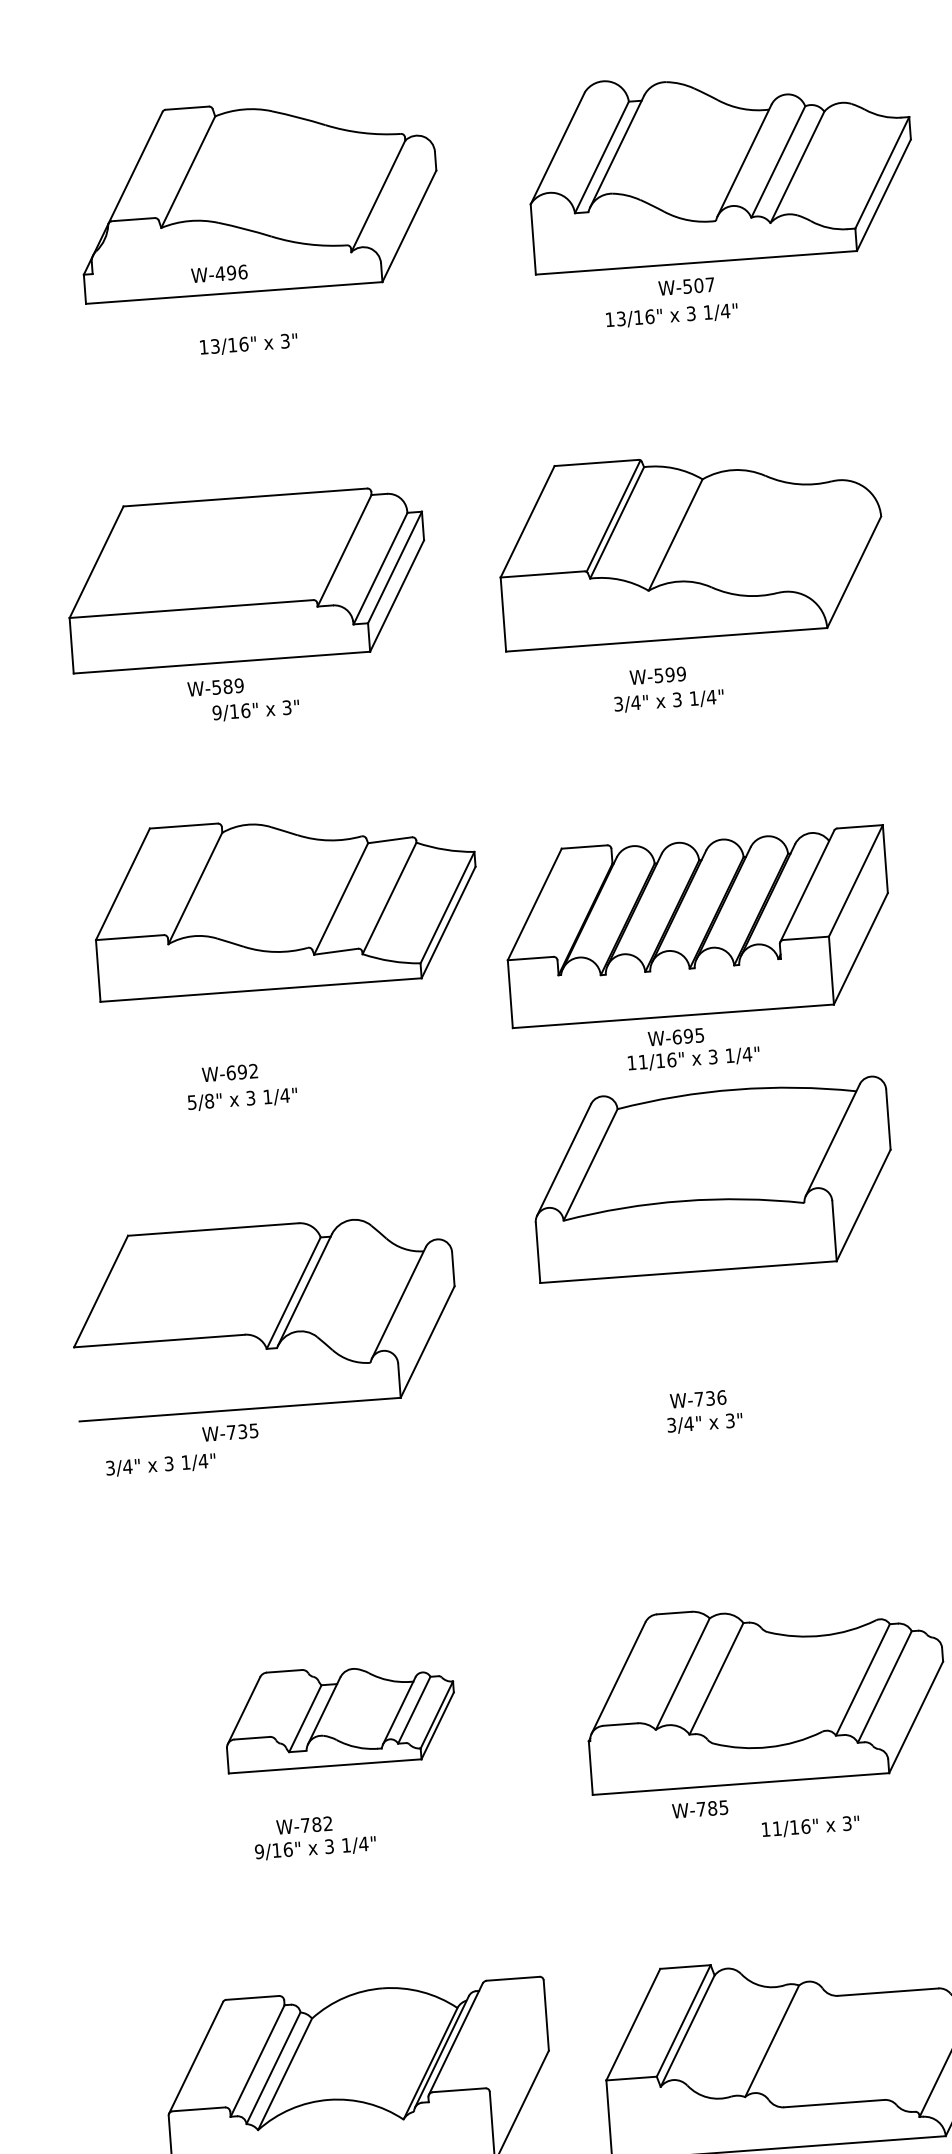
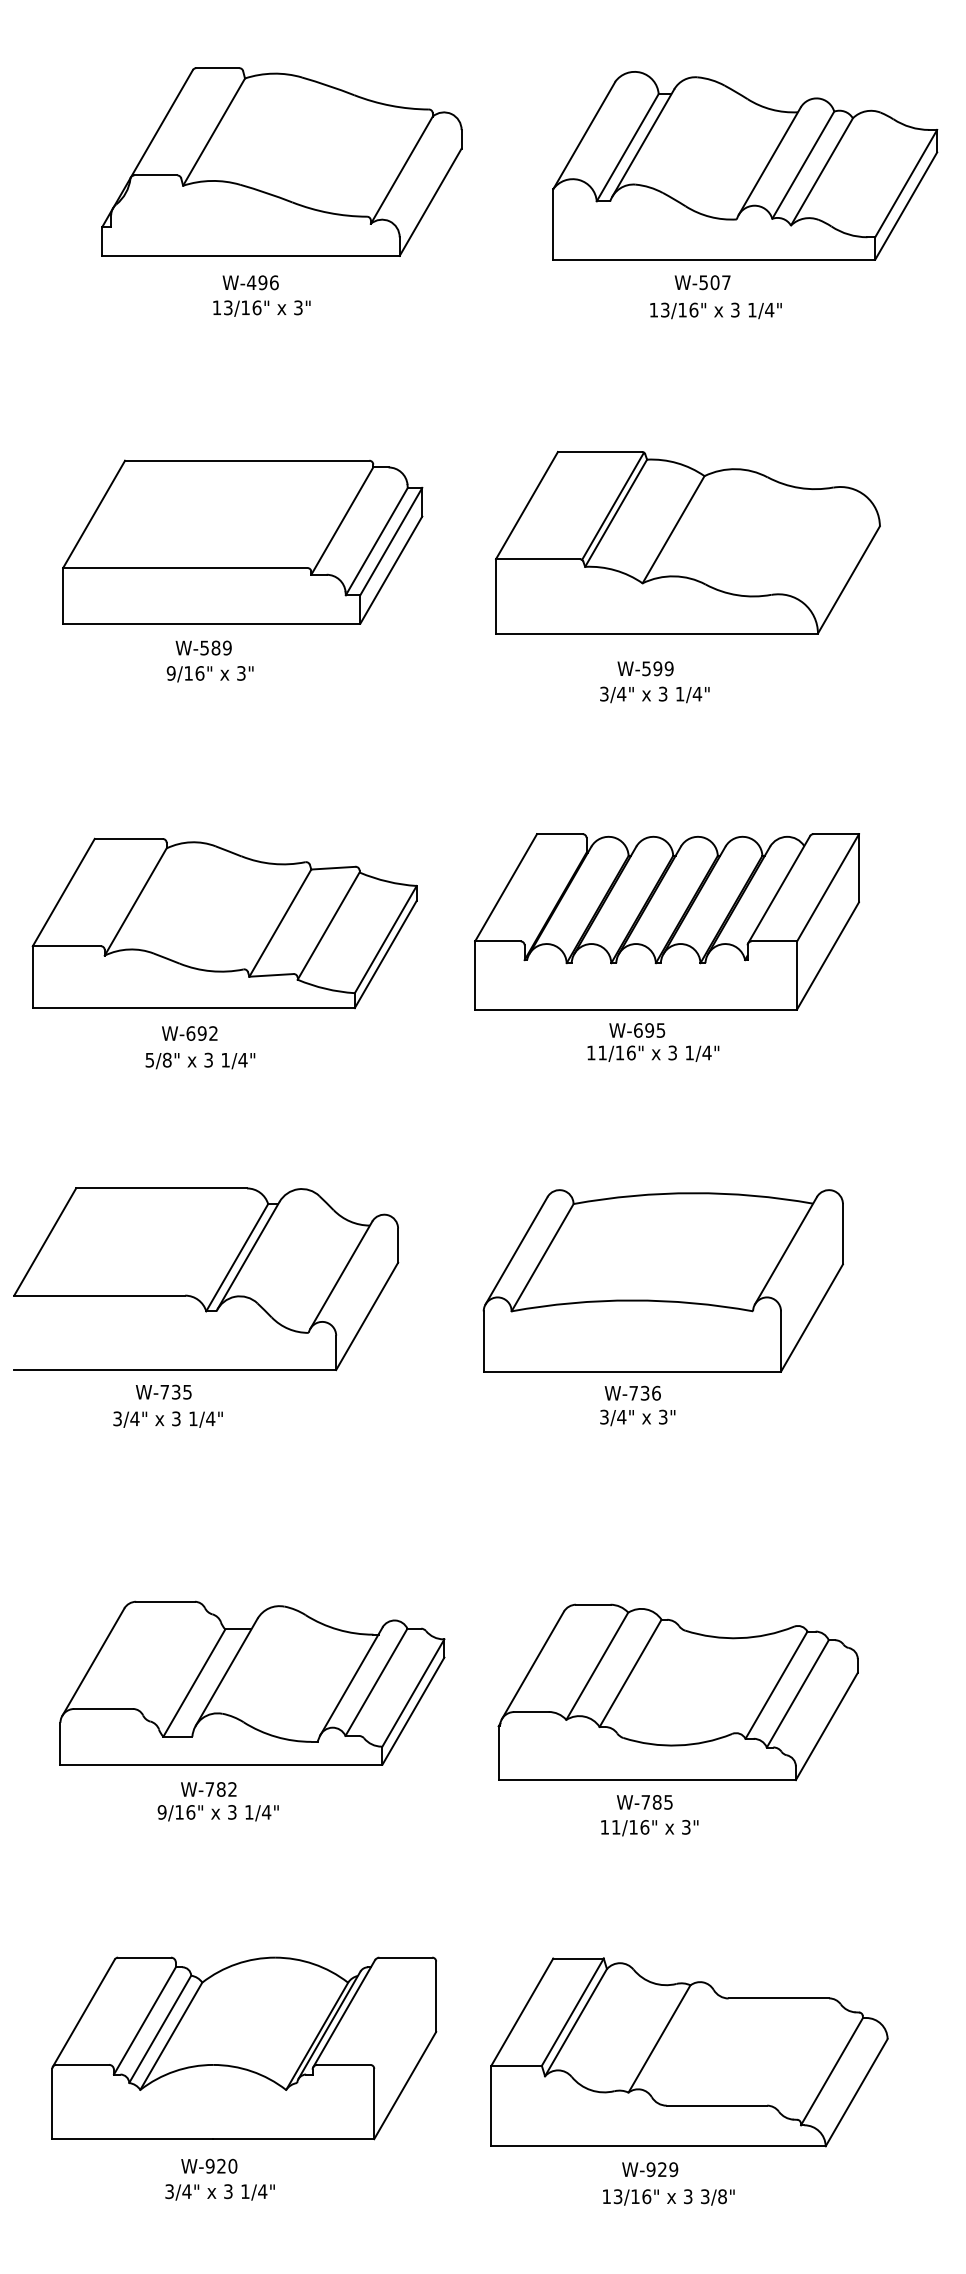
text: (219, 273) -> (250, 282), moved
text: (671, 315) -> (715, 310), moved
text: (255, 711) -> (209, 674), moved
part: (285, 903) -> (224, 923), moved
part: (711, 1178) -> (662, 1280), moved
text: (160, 1465) -> (167, 1419), moved
part: (340, 1715) -> (252, 1682), size x1.67
text: (699, 1809) -> (644, 1802), moved
text: (810, 1827) -> (649, 1828), moved

